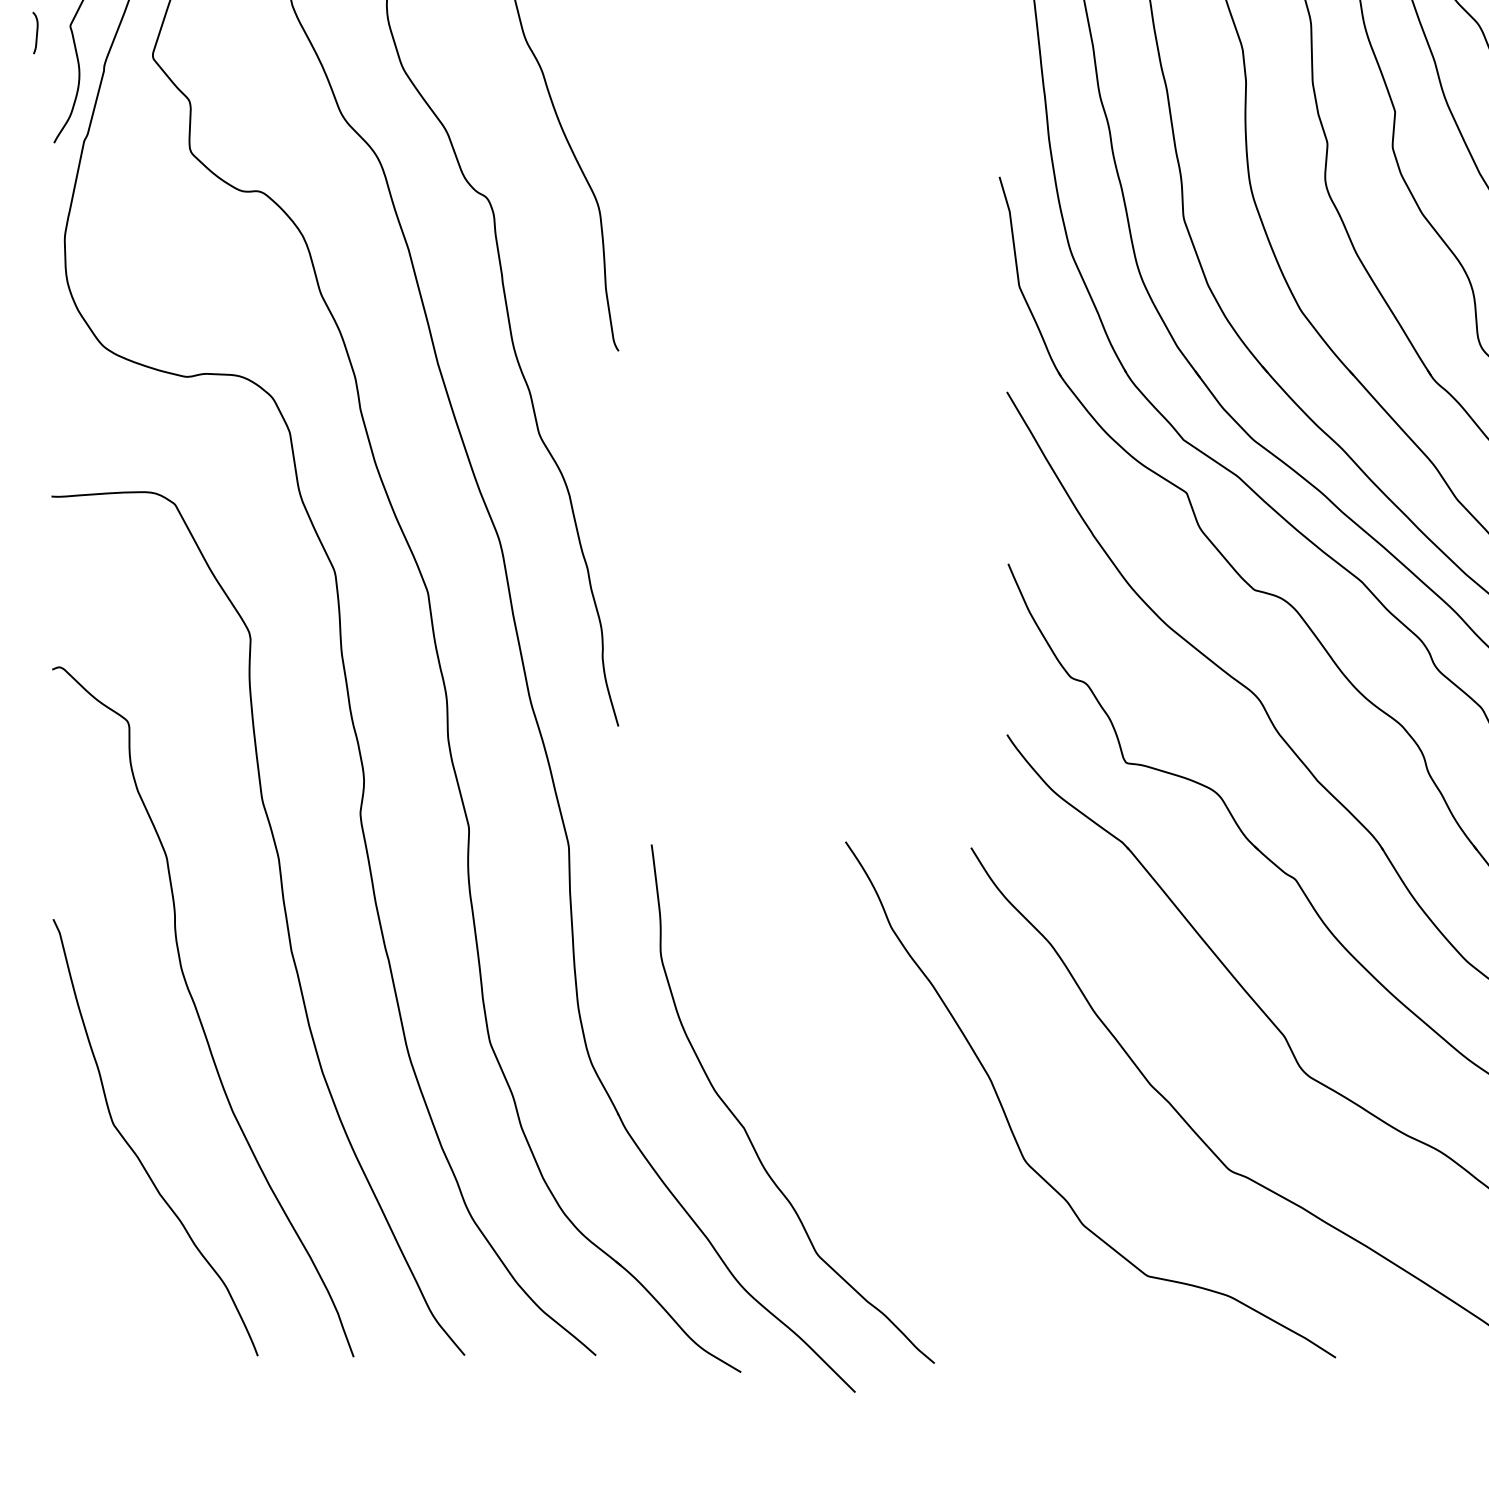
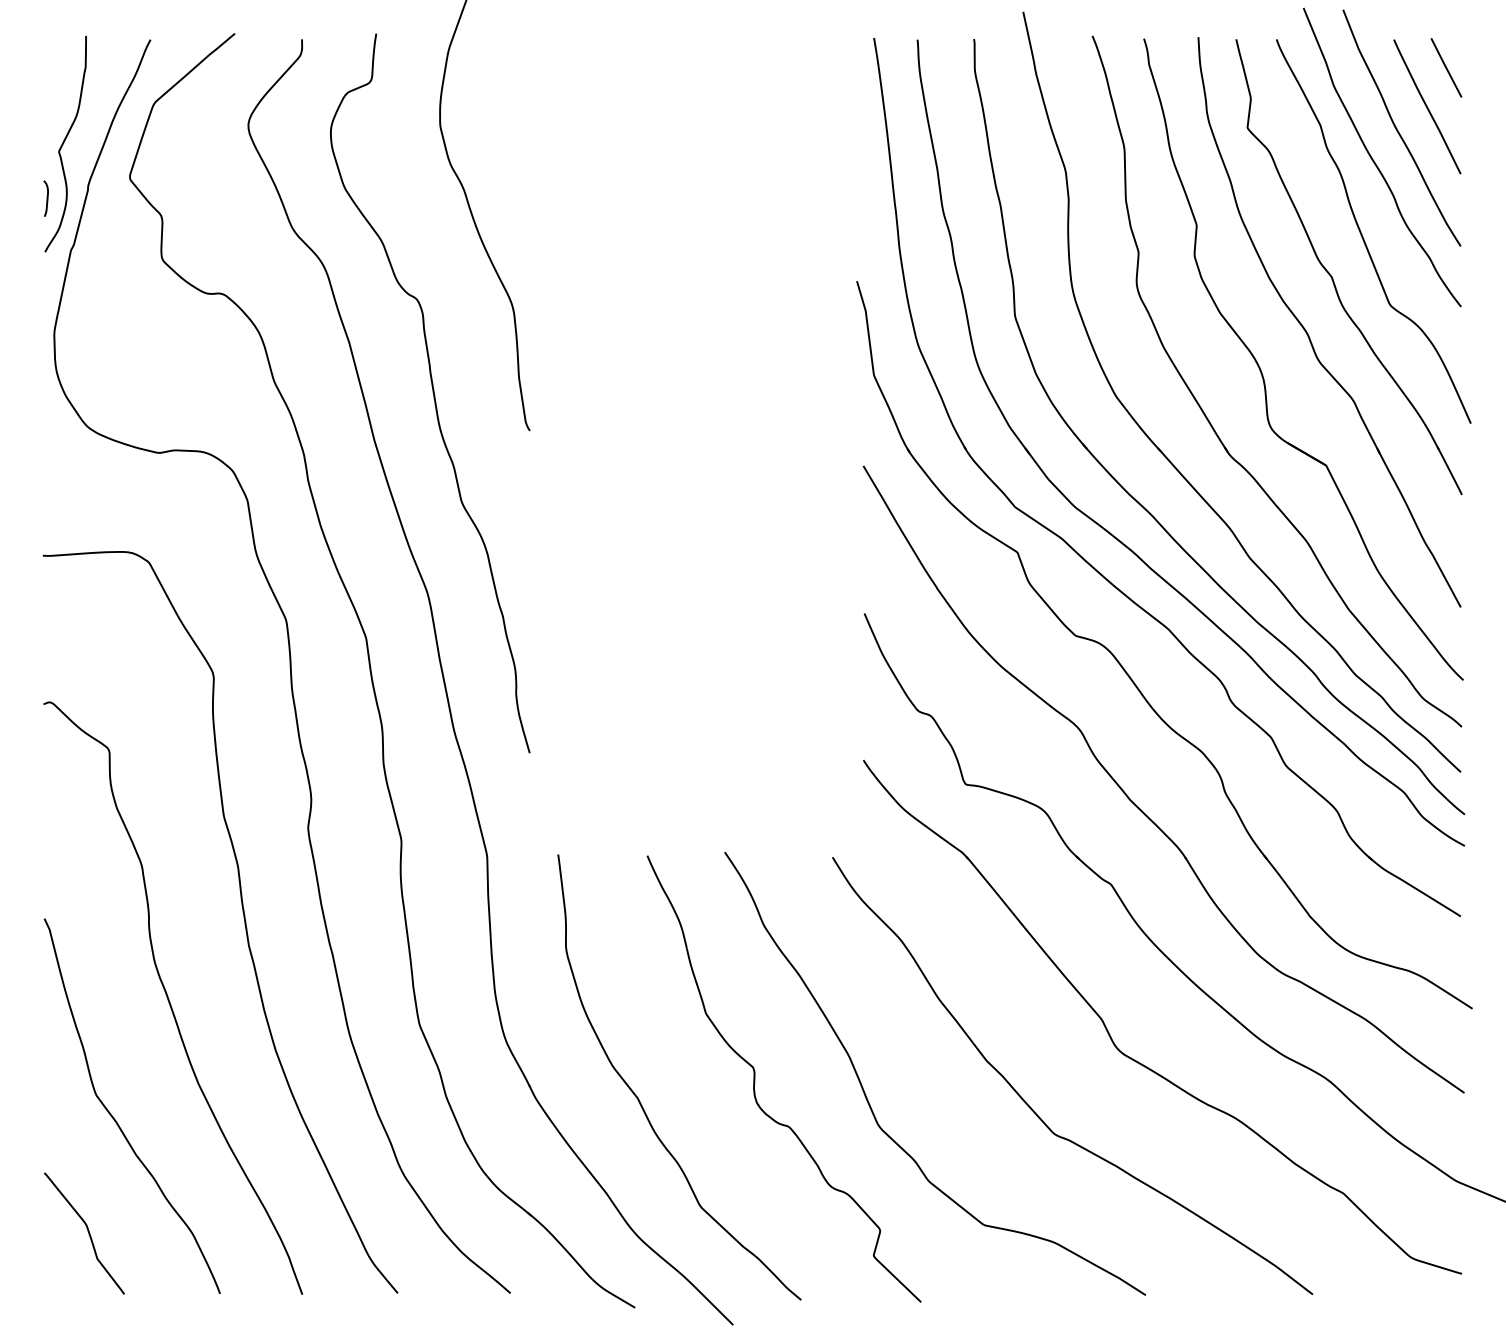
curve: (35, 32) -> (46, 198), moved
part: (881, 1105) -> (755, 1078), added
curve: (103, 1283) -> (87, 1231), added

